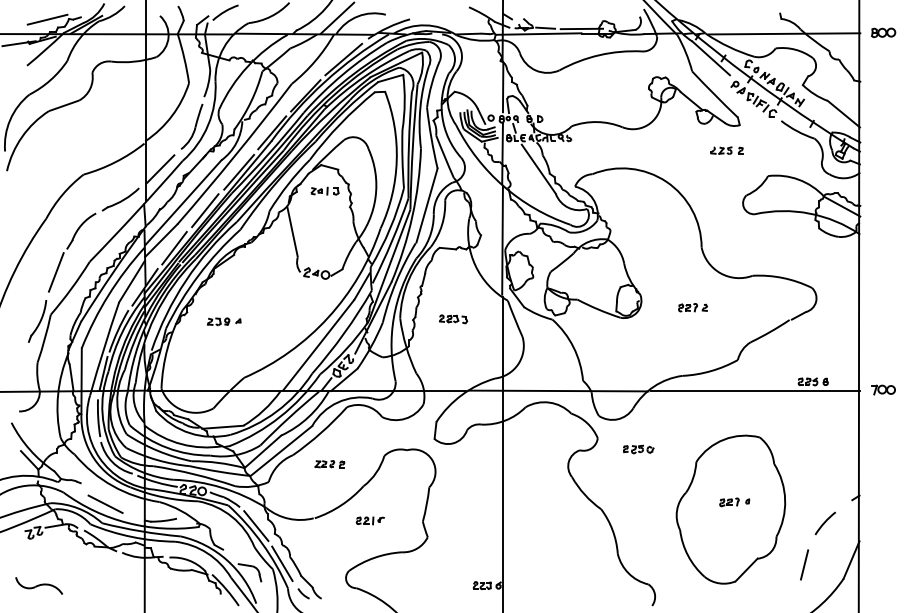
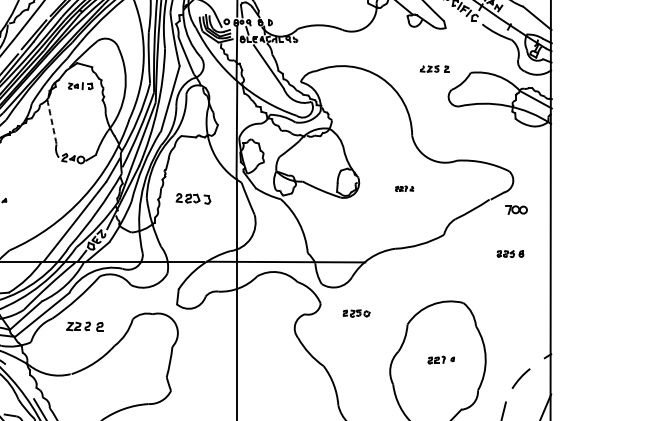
part: (726, 150) -> (434, 68), moved
arc: (292, 232) -> (51, 122), solid -> dashed
part: (692, 307) -> (404, 188), size x0.7
part: (453, 319) -> (193, 199), size x1.4
part: (883, 389) -> (516, 209), moved
line: (755, 390) -> (459, 261), removed
part: (329, 464) -> (84, 326), size x1.4
part: (369, 520) -> (119, 376), removed
line: (256, 525) -> (20, 380), removed

